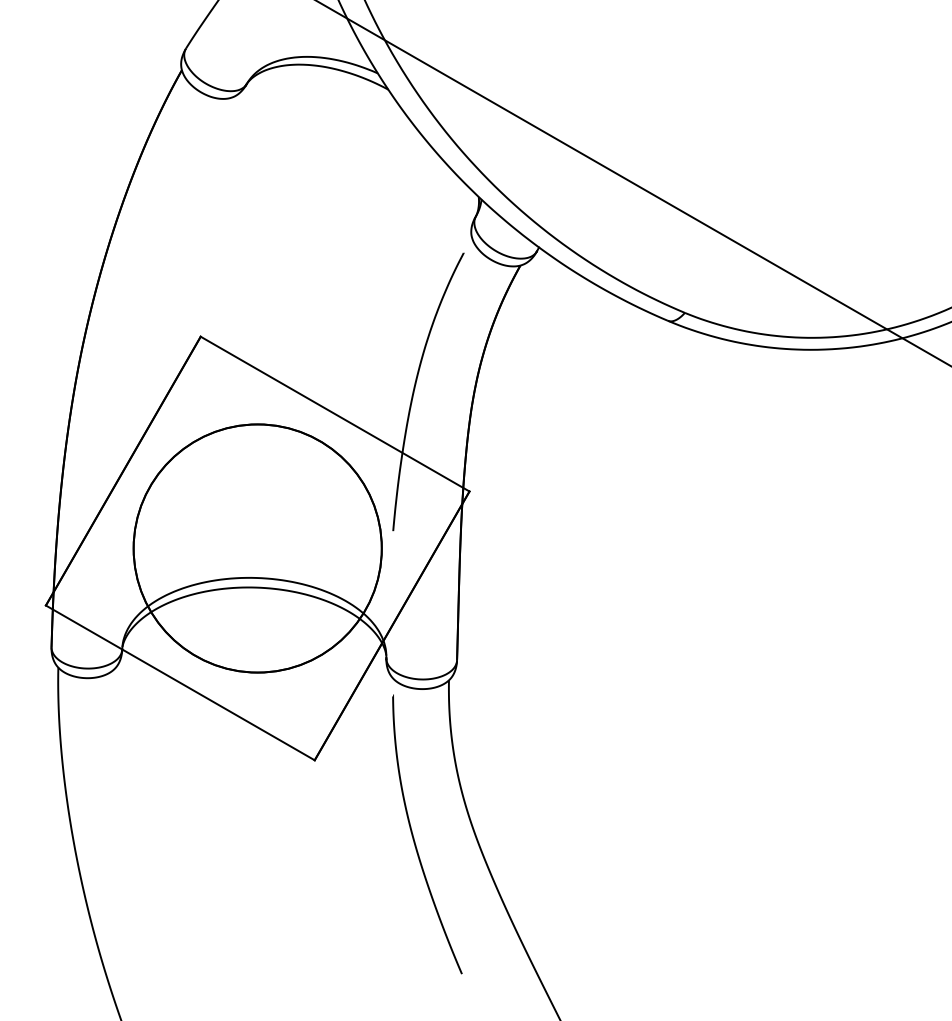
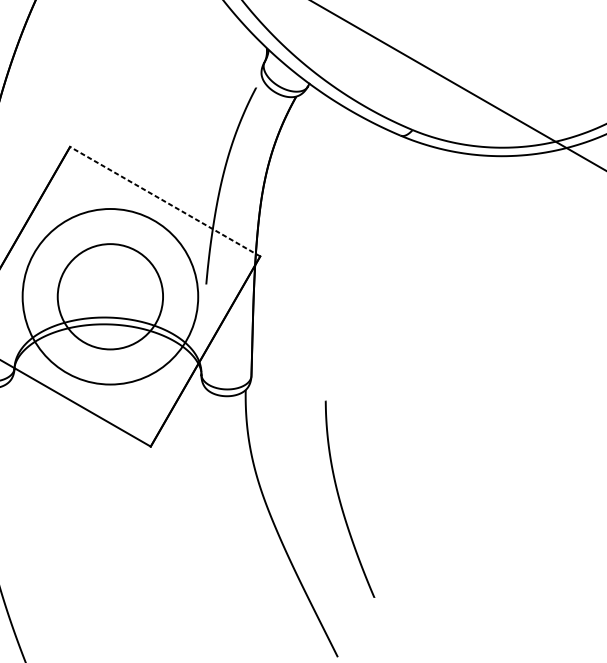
line: (334, 413) -> (164, 201), solid -> dashed
circle: (257, 548) -> (110, 296), size x0.6
curve: (414, 837) -> (340, 501), moved

